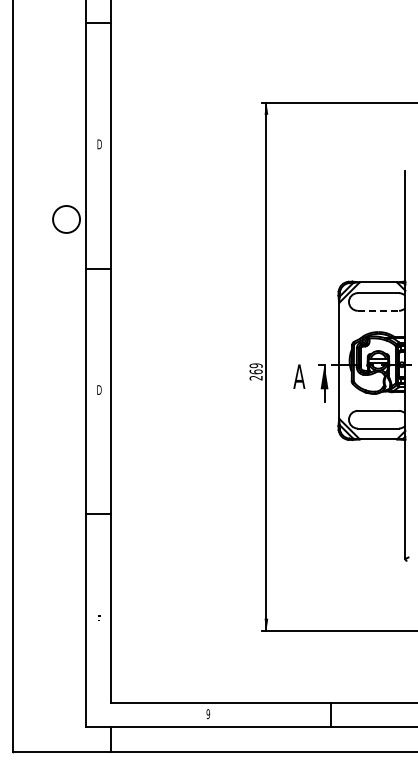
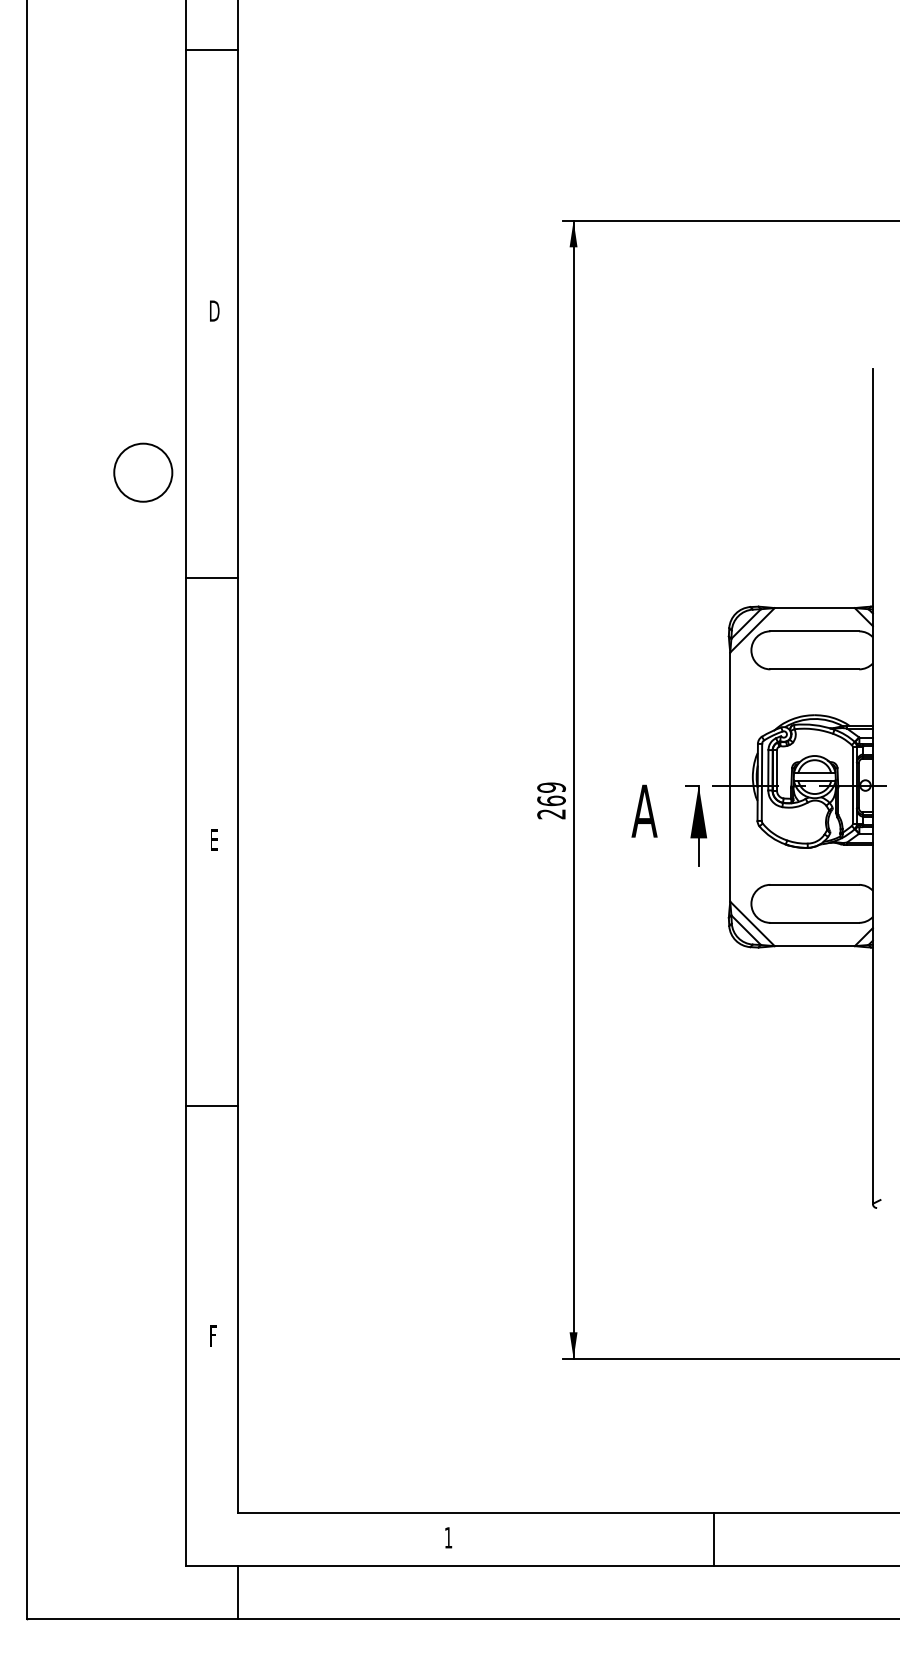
line: (378, 310) -> (814, 668), dashed -> solid
text: (99, 389) -> (214, 838), D -> E
text: (208, 713) -> (448, 1536), 9 -> 1

